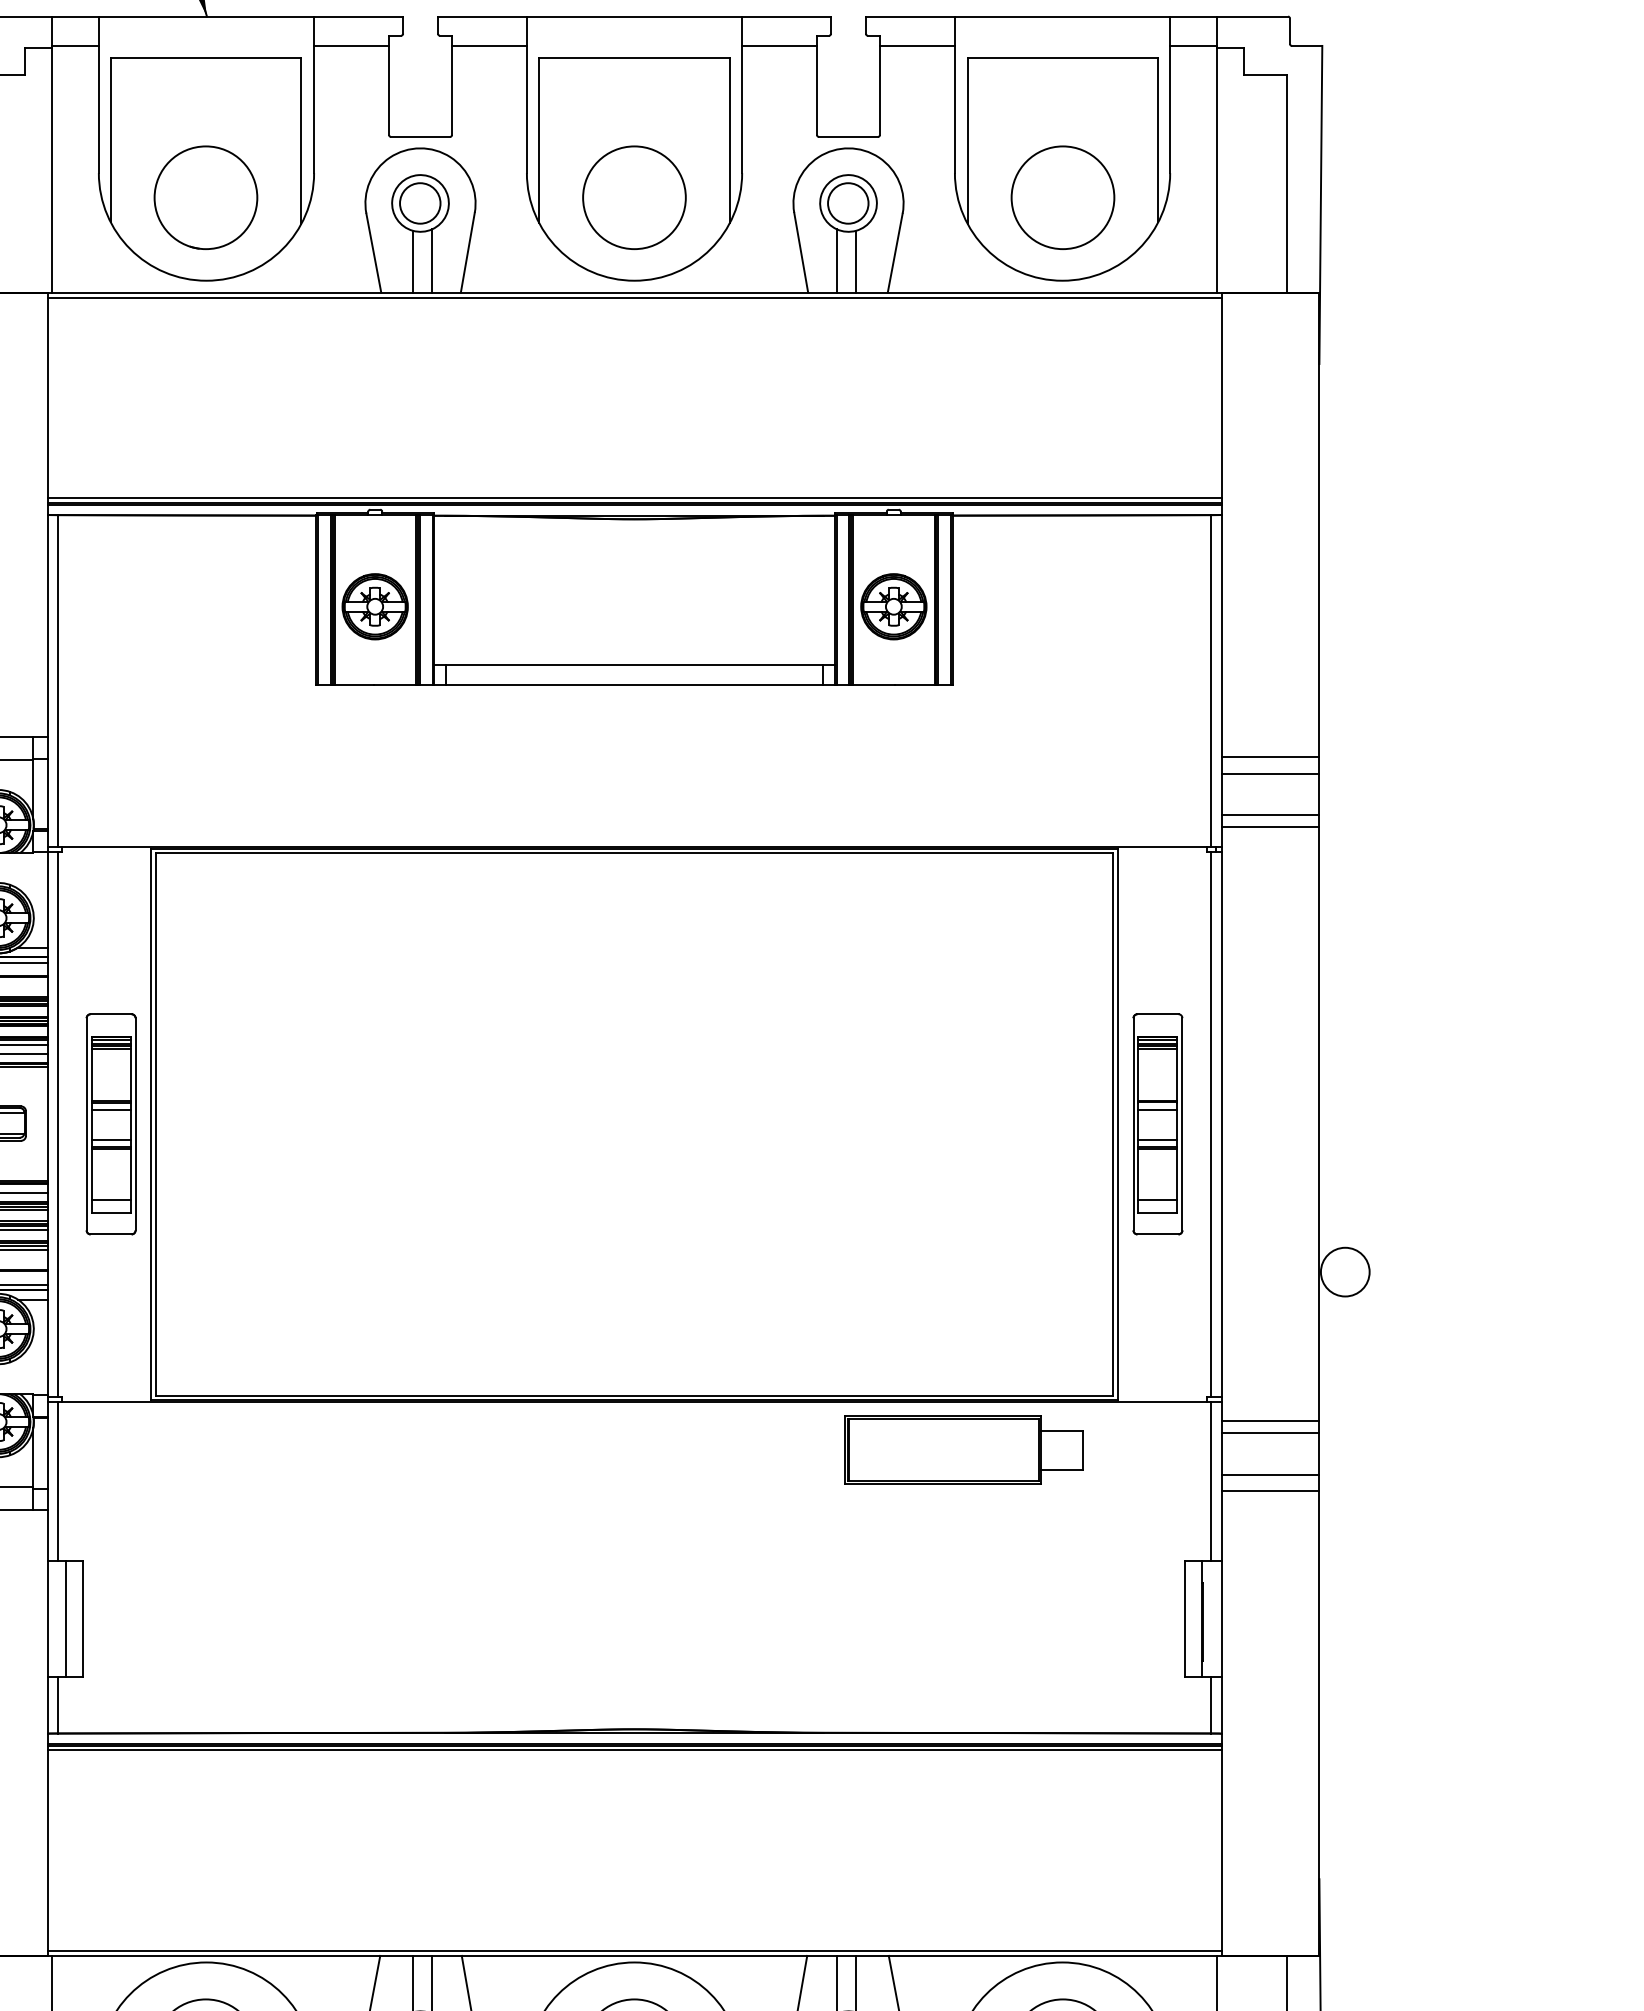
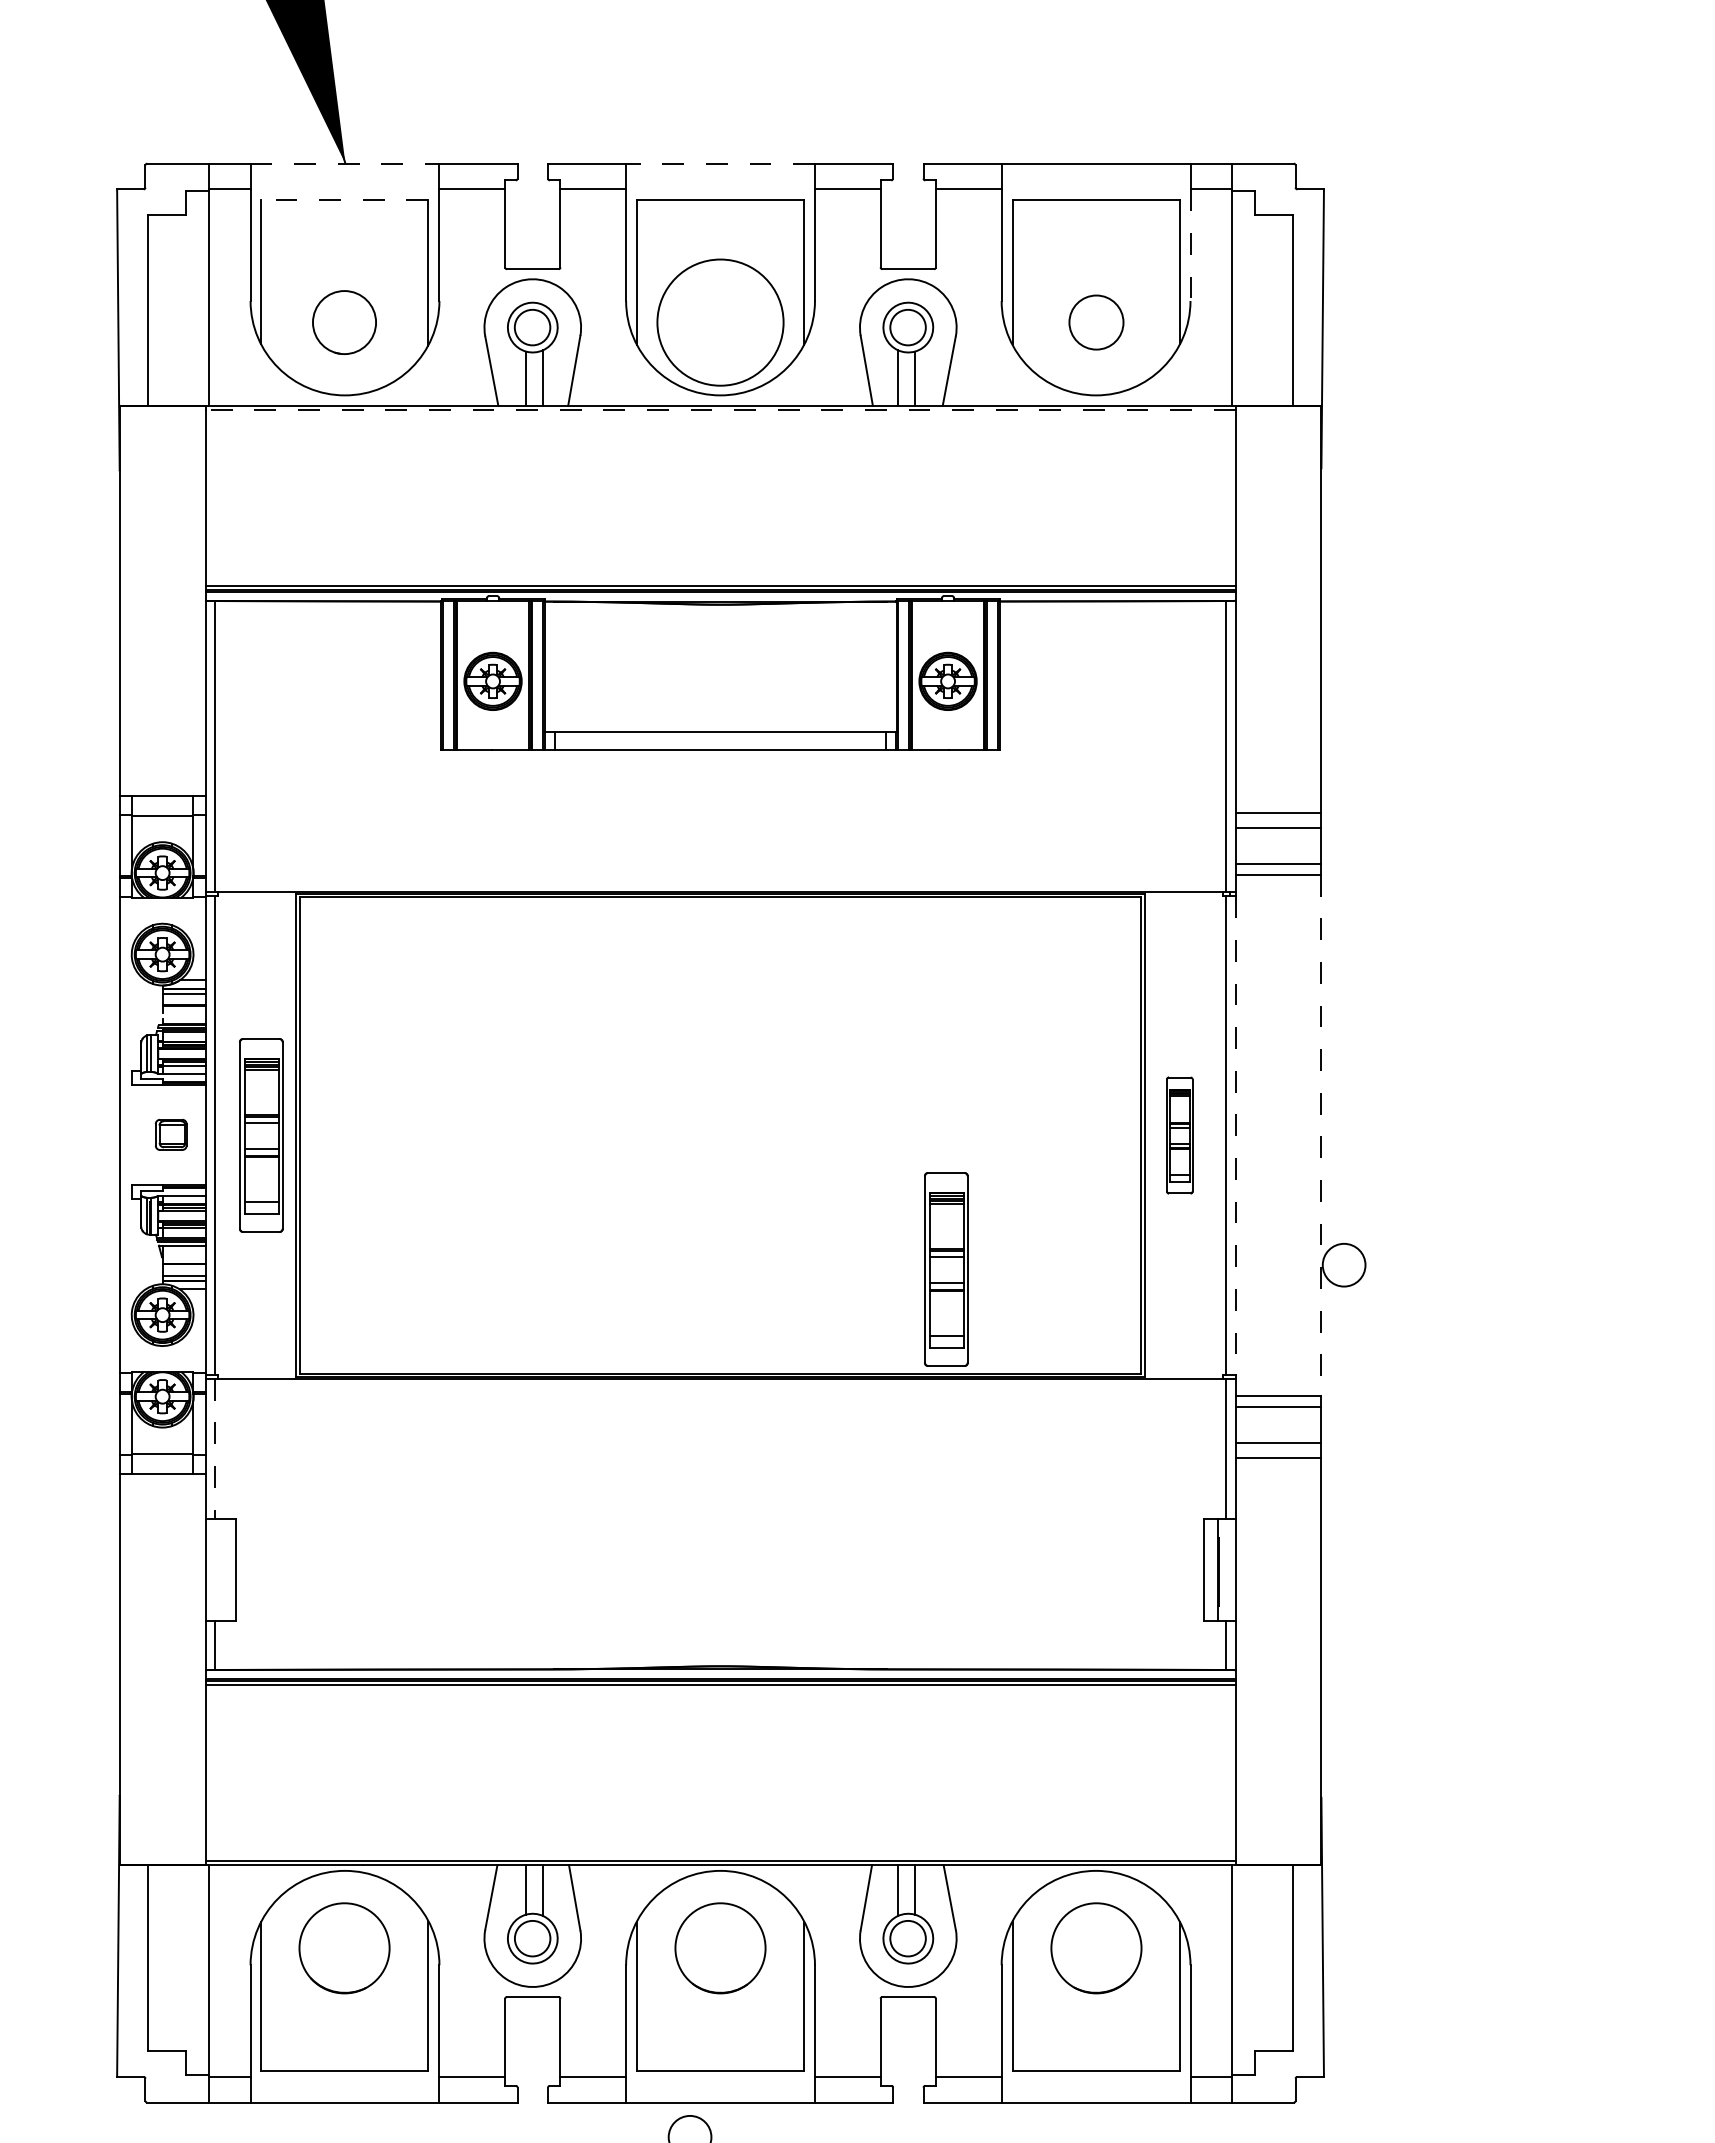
line: (207, 16) -> (345, 163), solid -> dashed
line: (634, 16) -> (720, 163), solid -> dashed
line: (205, 57) -> (344, 199), solid -> dashed
line: (1170, 109) -> (1190, 245), solid -> dashed
circle: (205, 197) -> (344, 322), size x0.7
circle: (634, 197) -> (720, 322), size x1.4
circle: (1063, 197) -> (1096, 322), size x0.6
line: (634, 297) -> (720, 410), solid -> dashed
part: (1157, 1124) -> (1179, 1135), size x0.6
line: (1319, 1124) -> (1321, 1135), solid -> dashed
line: (1221, 1125) -> (1235, 1136), solid -> dashed
part: (892, 1277) -> (946, 1269), added
part: (963, 1449) -> (1009, 1420), removed
line: (58, 1481) -> (215, 1448), solid -> dashed
line: (65, 1618) -> (221, 1569), removed

